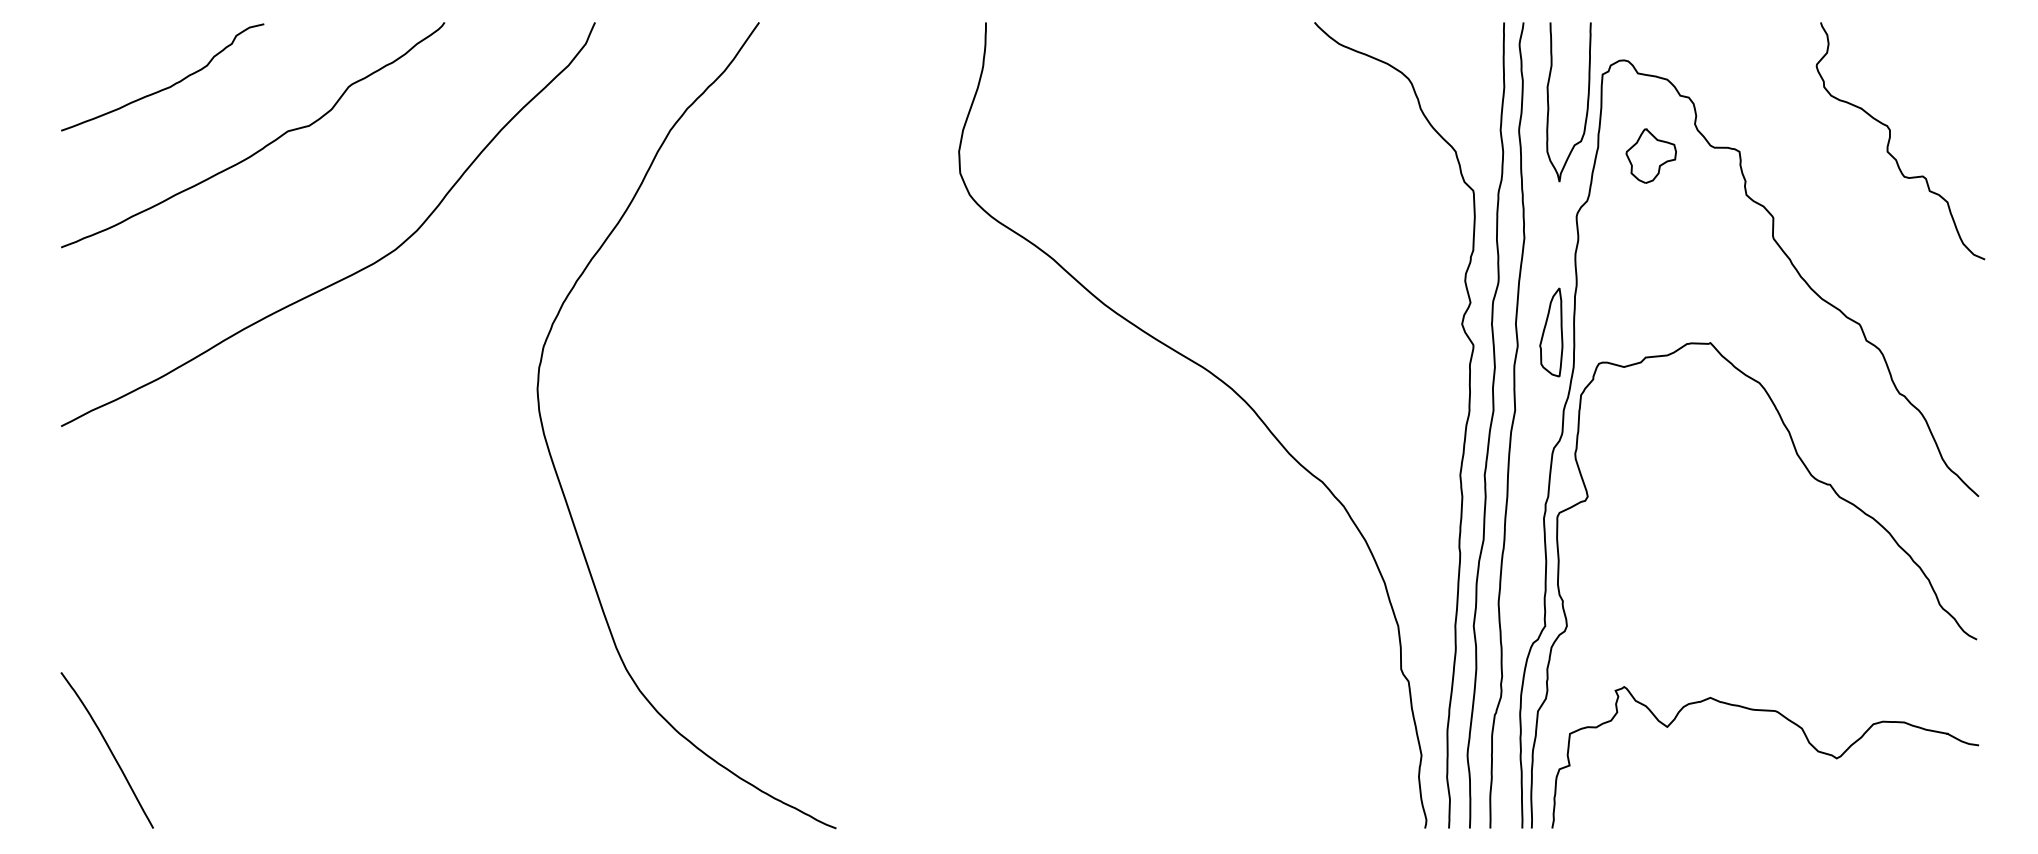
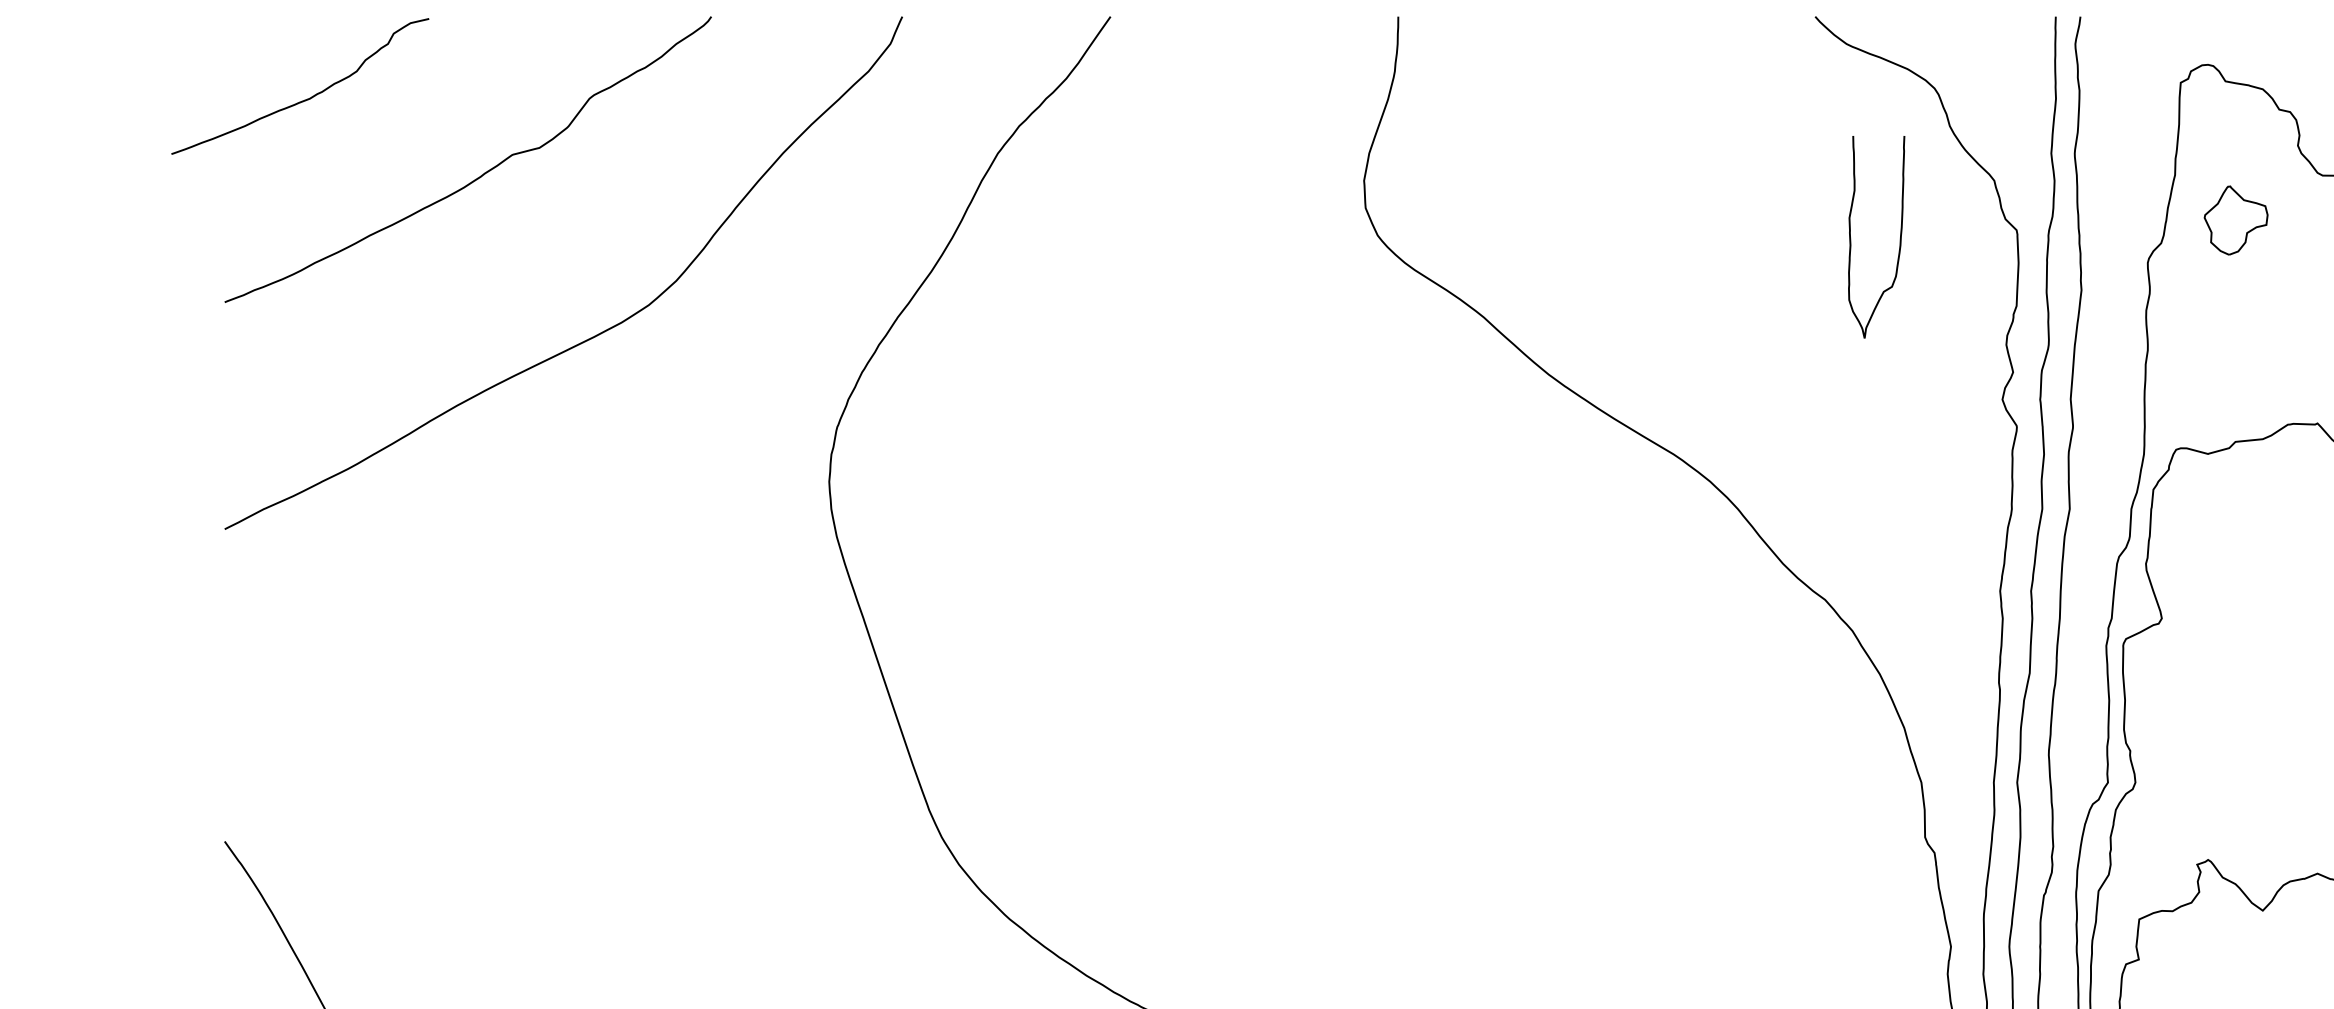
curve: (166, 87) -> (305, 99), moved
curve: (1586, 107) -> (1898, 243), moved
part: (1650, 155) -> (2235, 219), moved
part: (1551, 332) -> (2115, 410), removed

